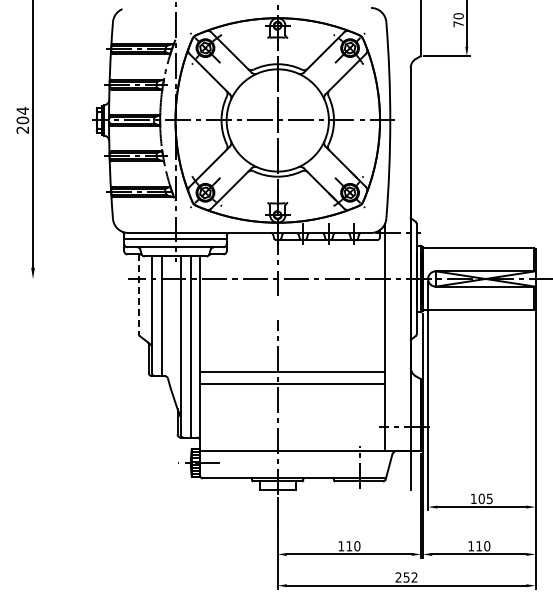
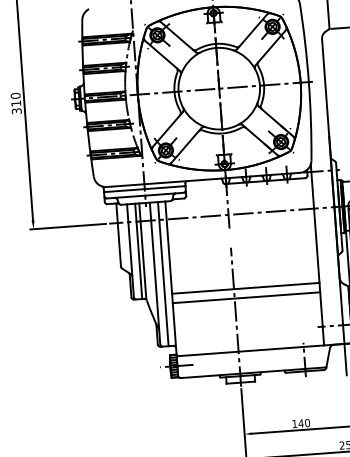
text: (22, 119) -> (15, 102), 204 -> 310
line: (75, 278) -> (67, 226), added
line: (138, 294) -> (118, 235), dashed -> solid
line: (167, 316) -> (142, 251), added
text: (349, 546) -> (301, 423), 110 -> 140

